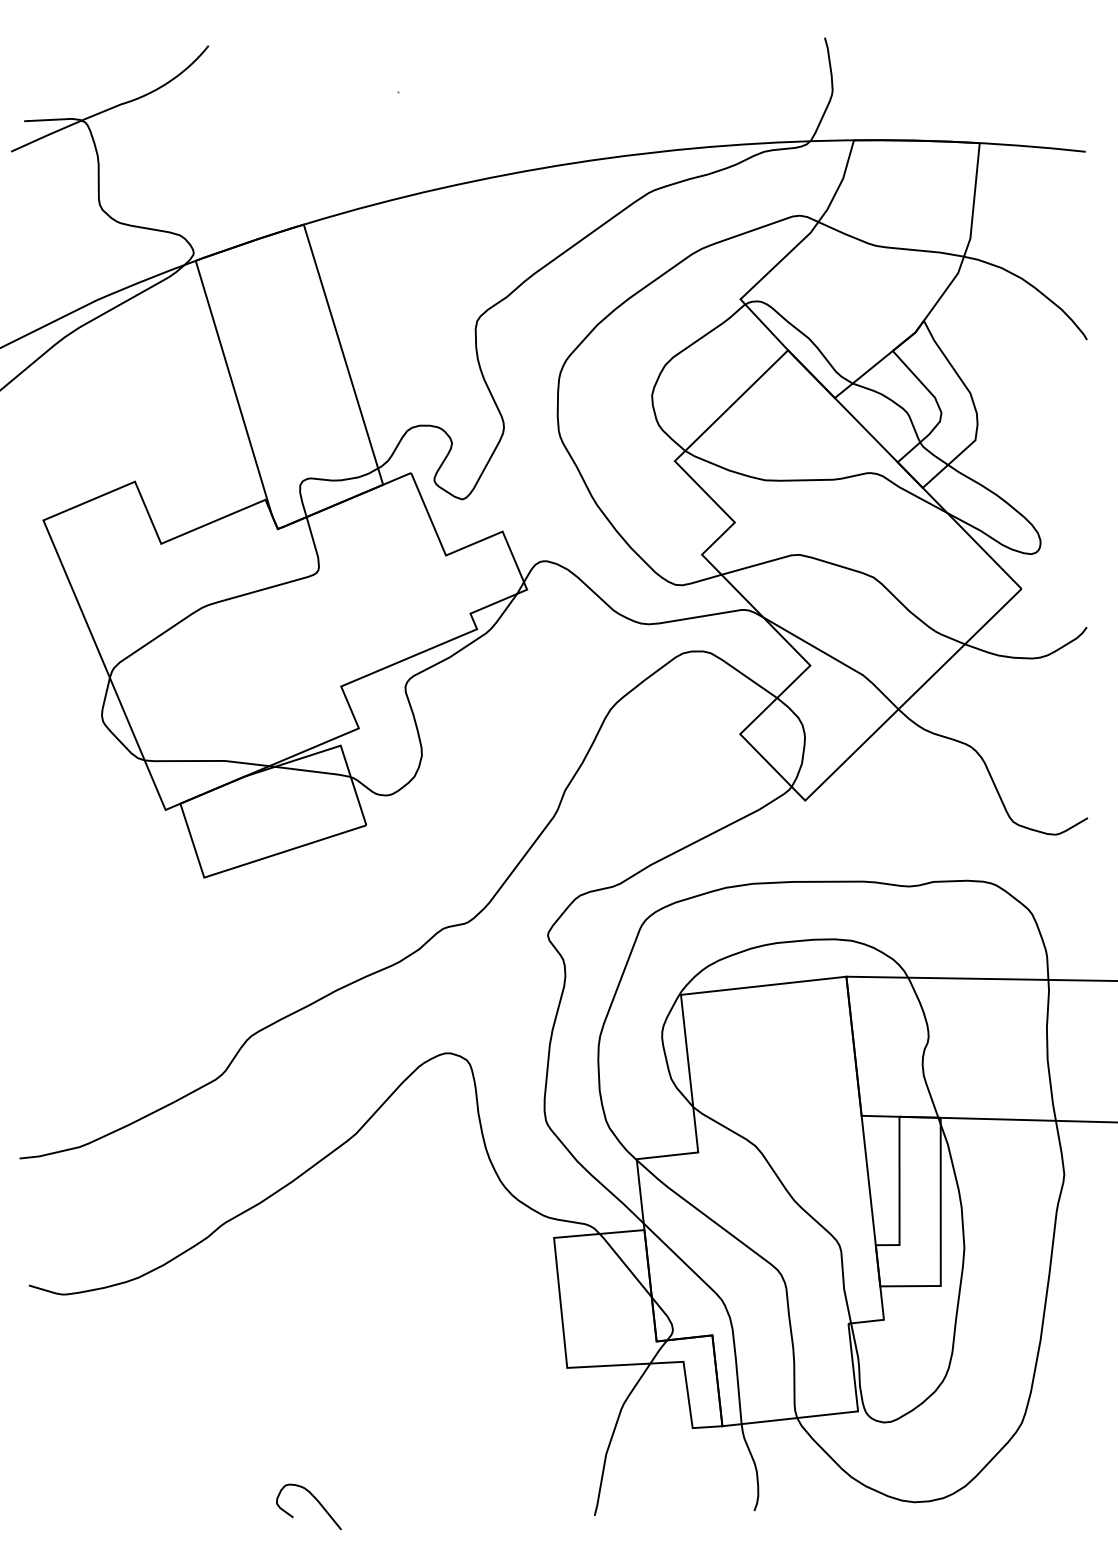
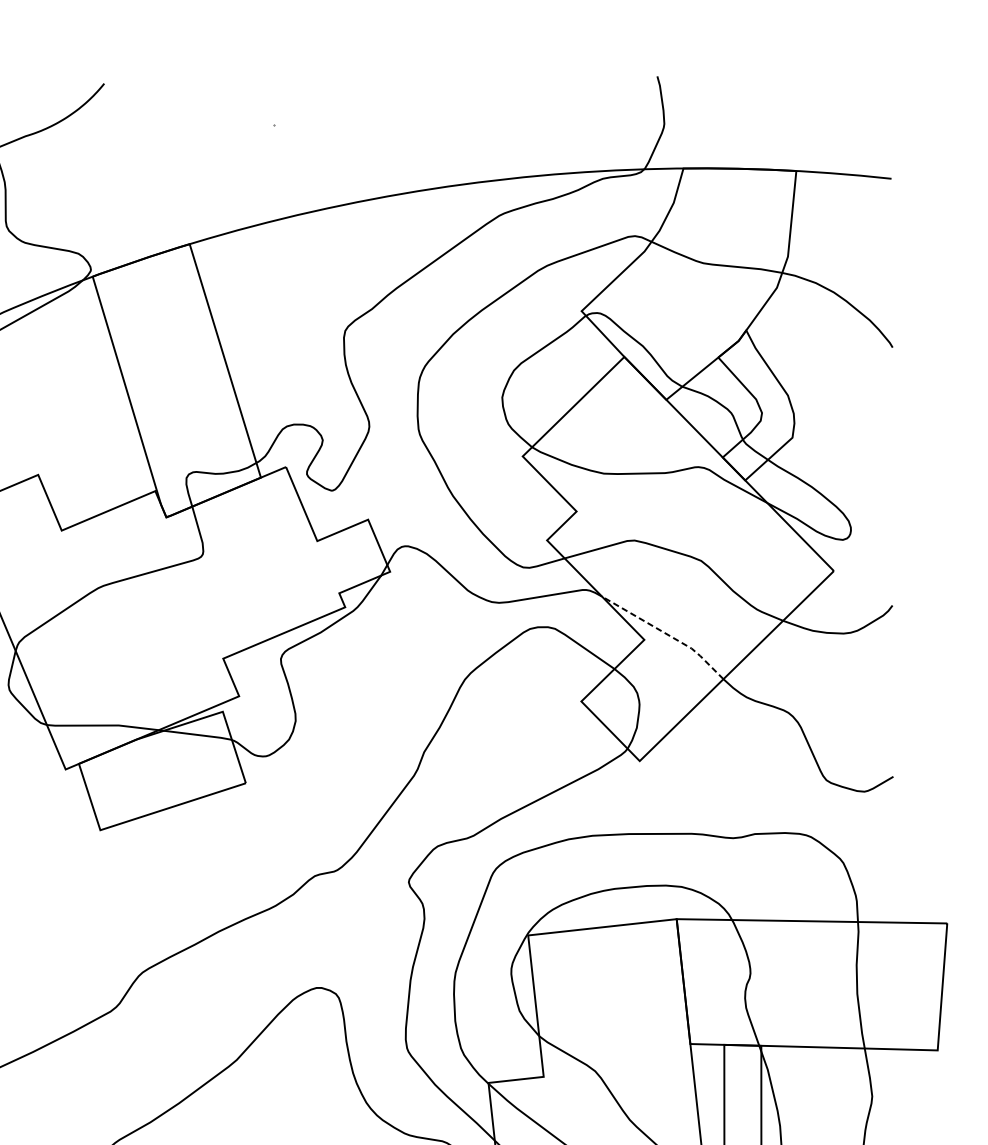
line: (835, 659) -> (666, 634), solid -> dashed

